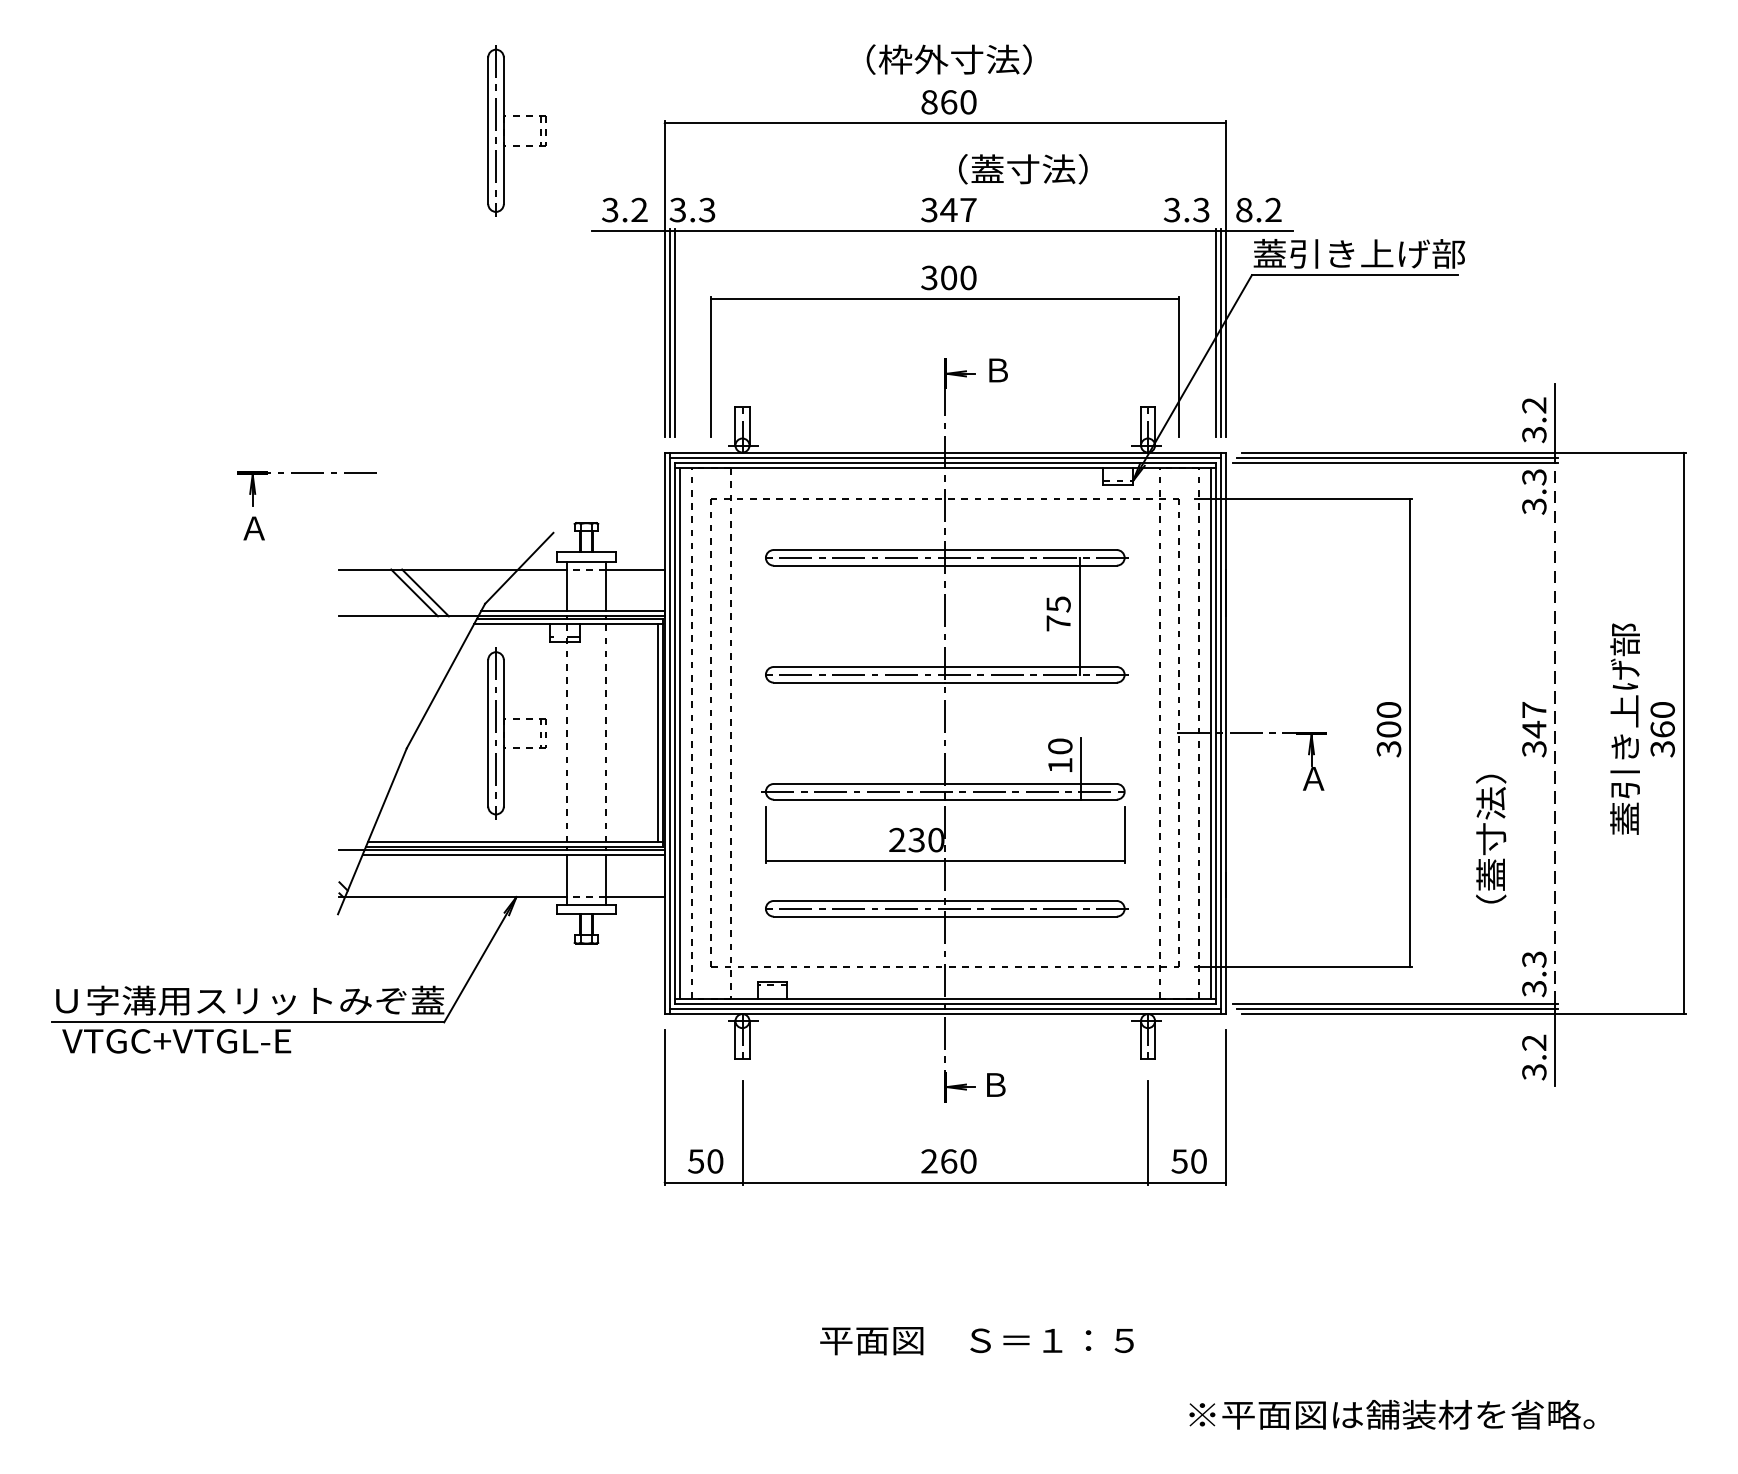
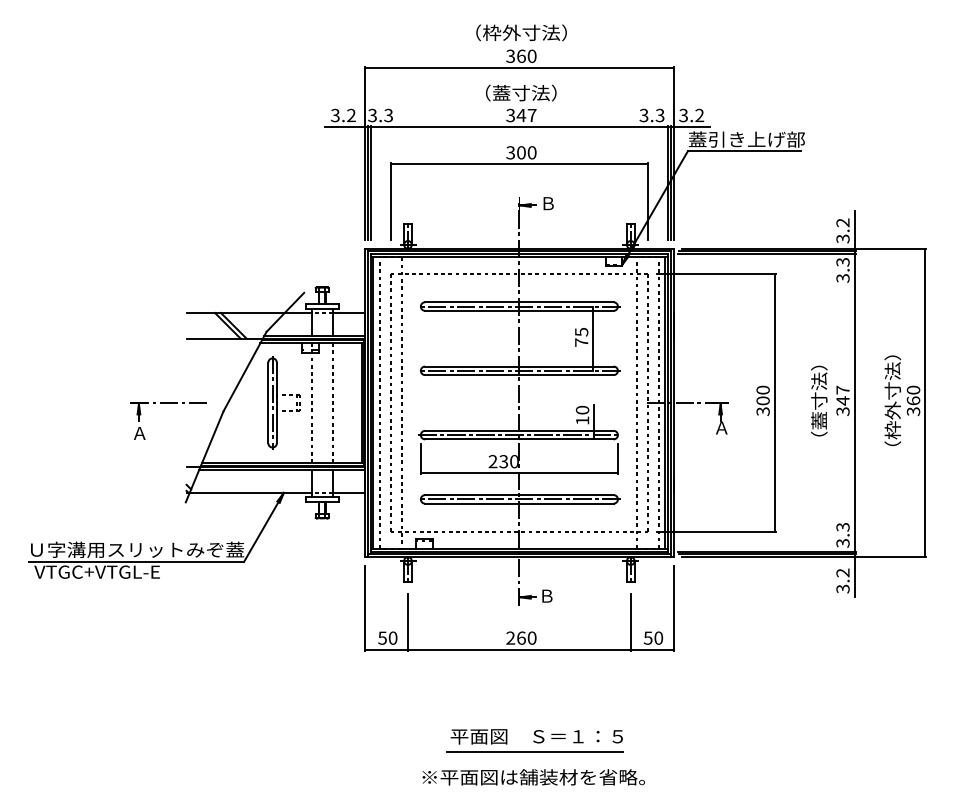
text: (929, 100) -> (510, 55), 860 -> 360
part: (515, 129) -> (283, 71), removed
text: (1023, 168) -> (521, 92), moved
text: (1243, 208) -> (683, 114), 8.2 -> 3.2
part: (306, 473) -> (168, 403), moved
text: (1624, 728) -> (892, 400), 蓋引き上げ部 -> （枠外寸法）
line: (1555, 732) -> (854, 402), dashed -> solid
text: (1491, 838) -> (819, 400), moved
line: (974, 1369) -> (535, 752), added
text: (1391, 1415) -> (533, 777), moved

